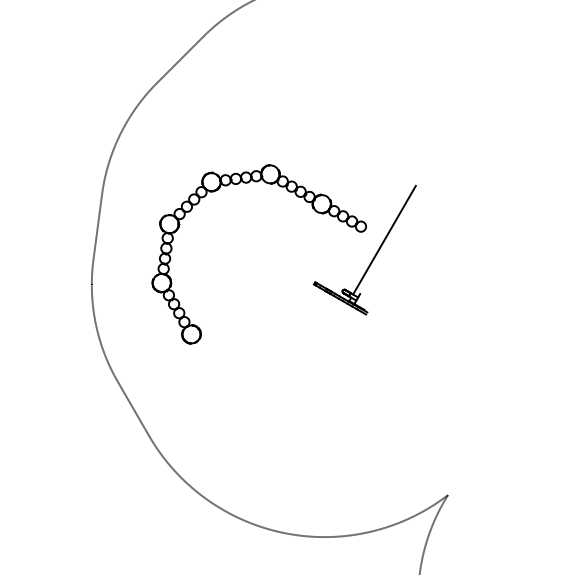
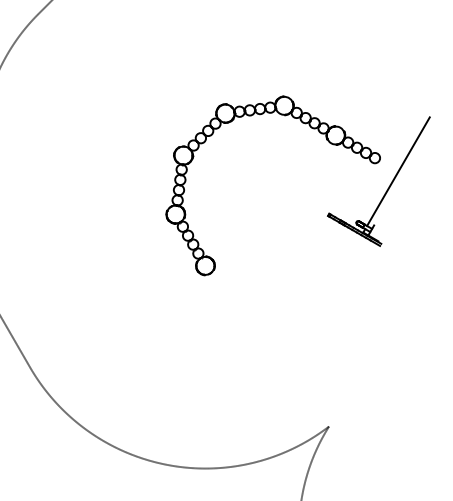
part: (314, 281) -> (328, 212), moved

